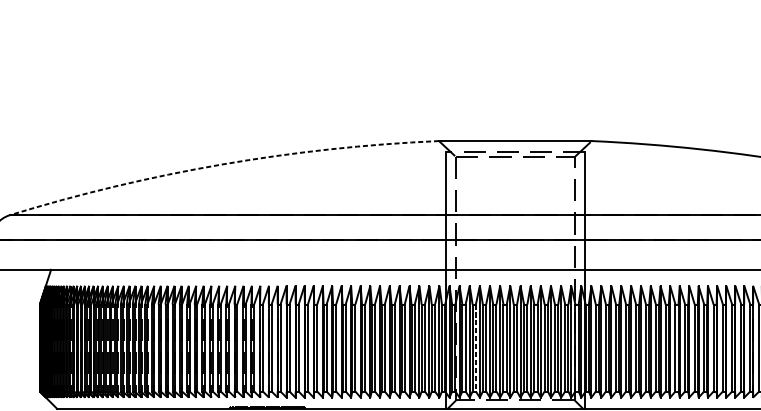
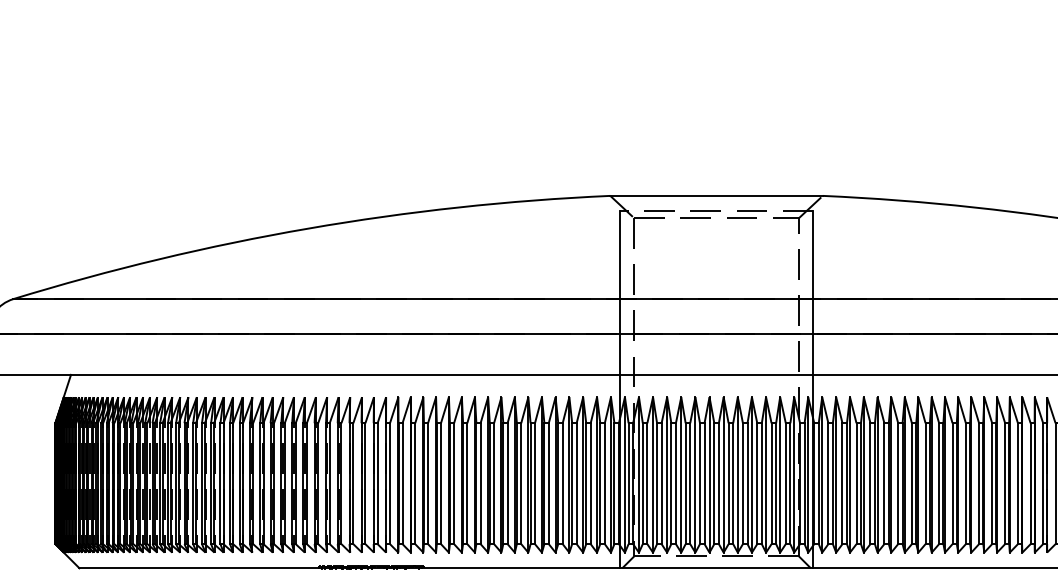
arc: (221, 164) -> (308, 228), dashed -> solid
line: (475, 348) -> (661, 484), dashed -> solid

